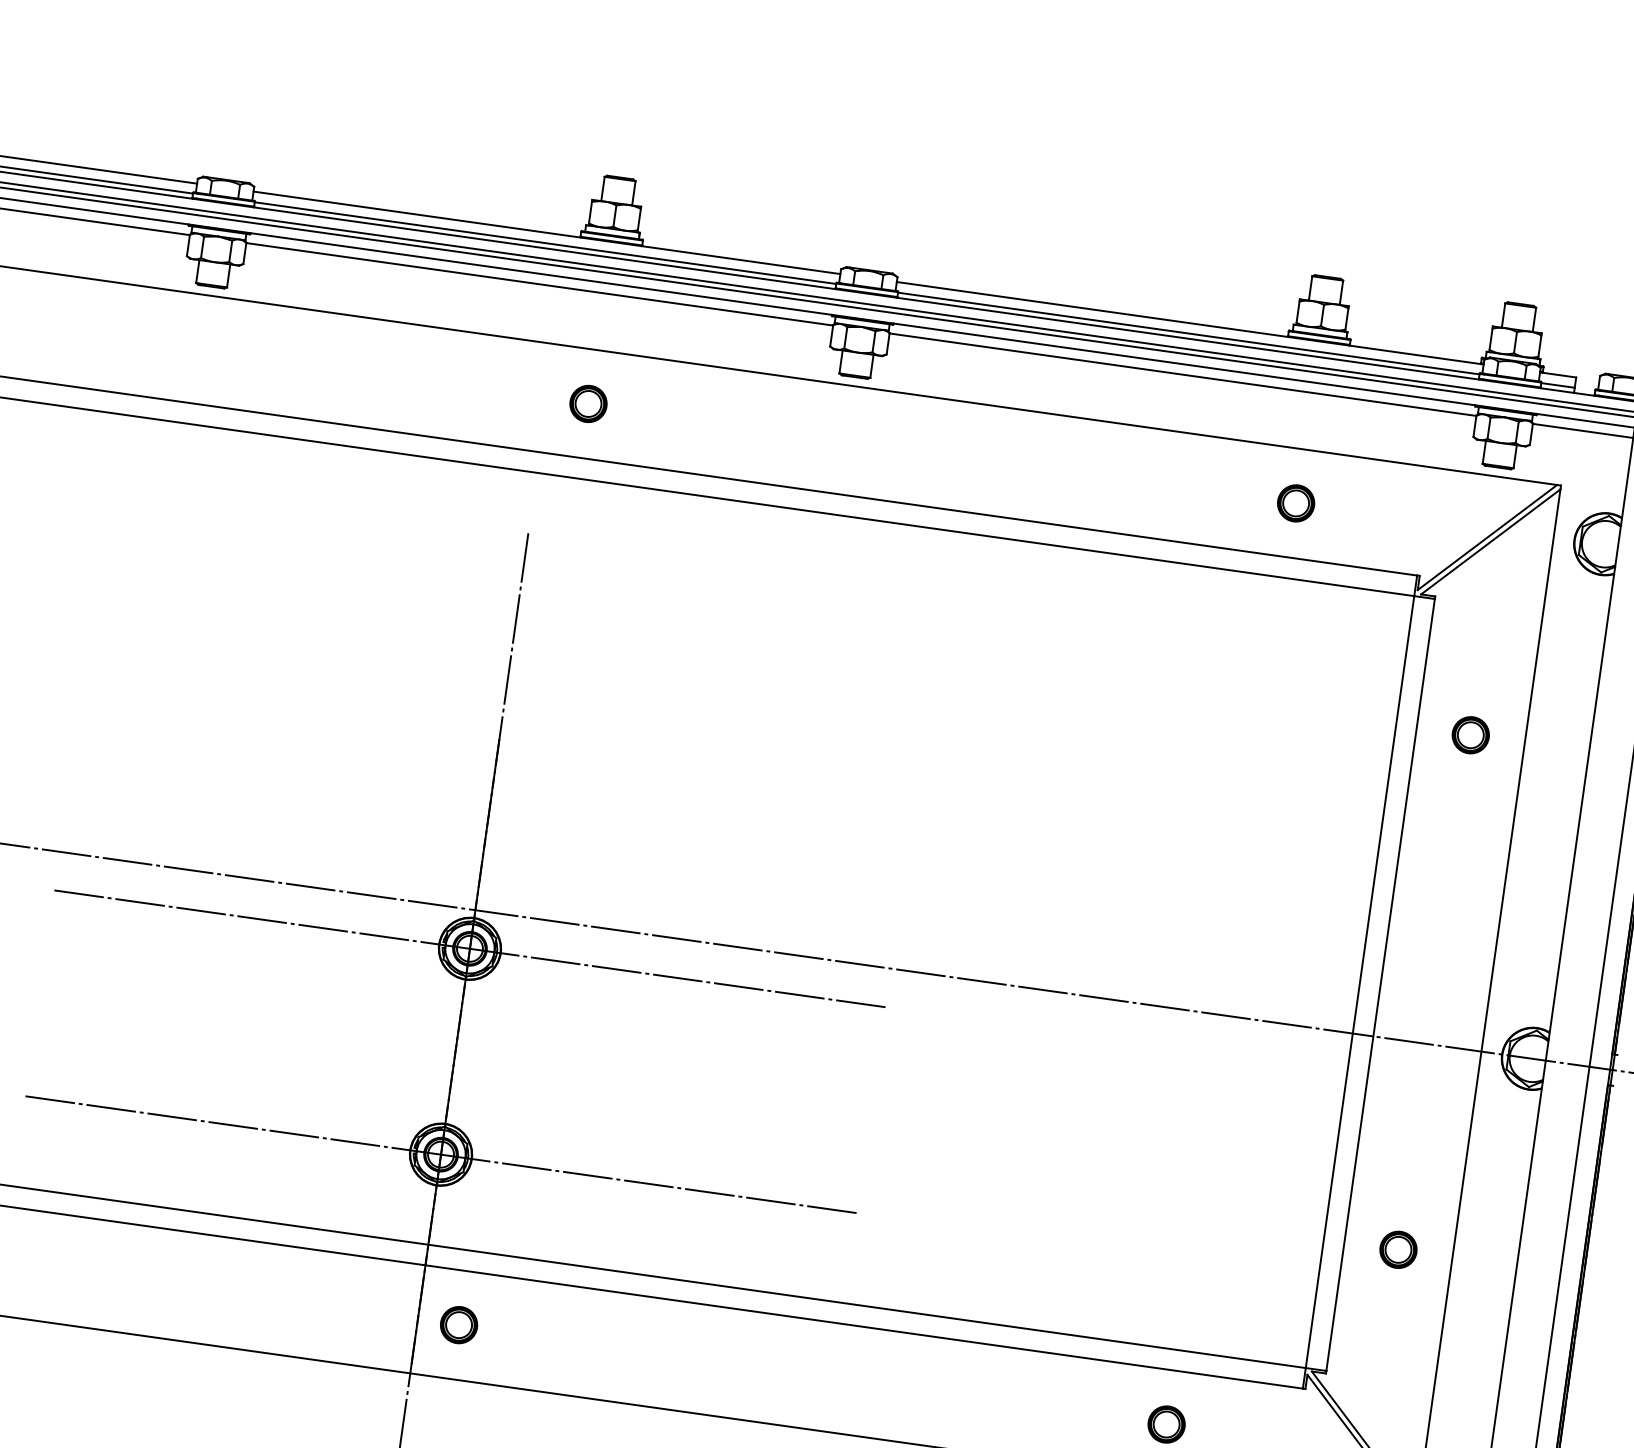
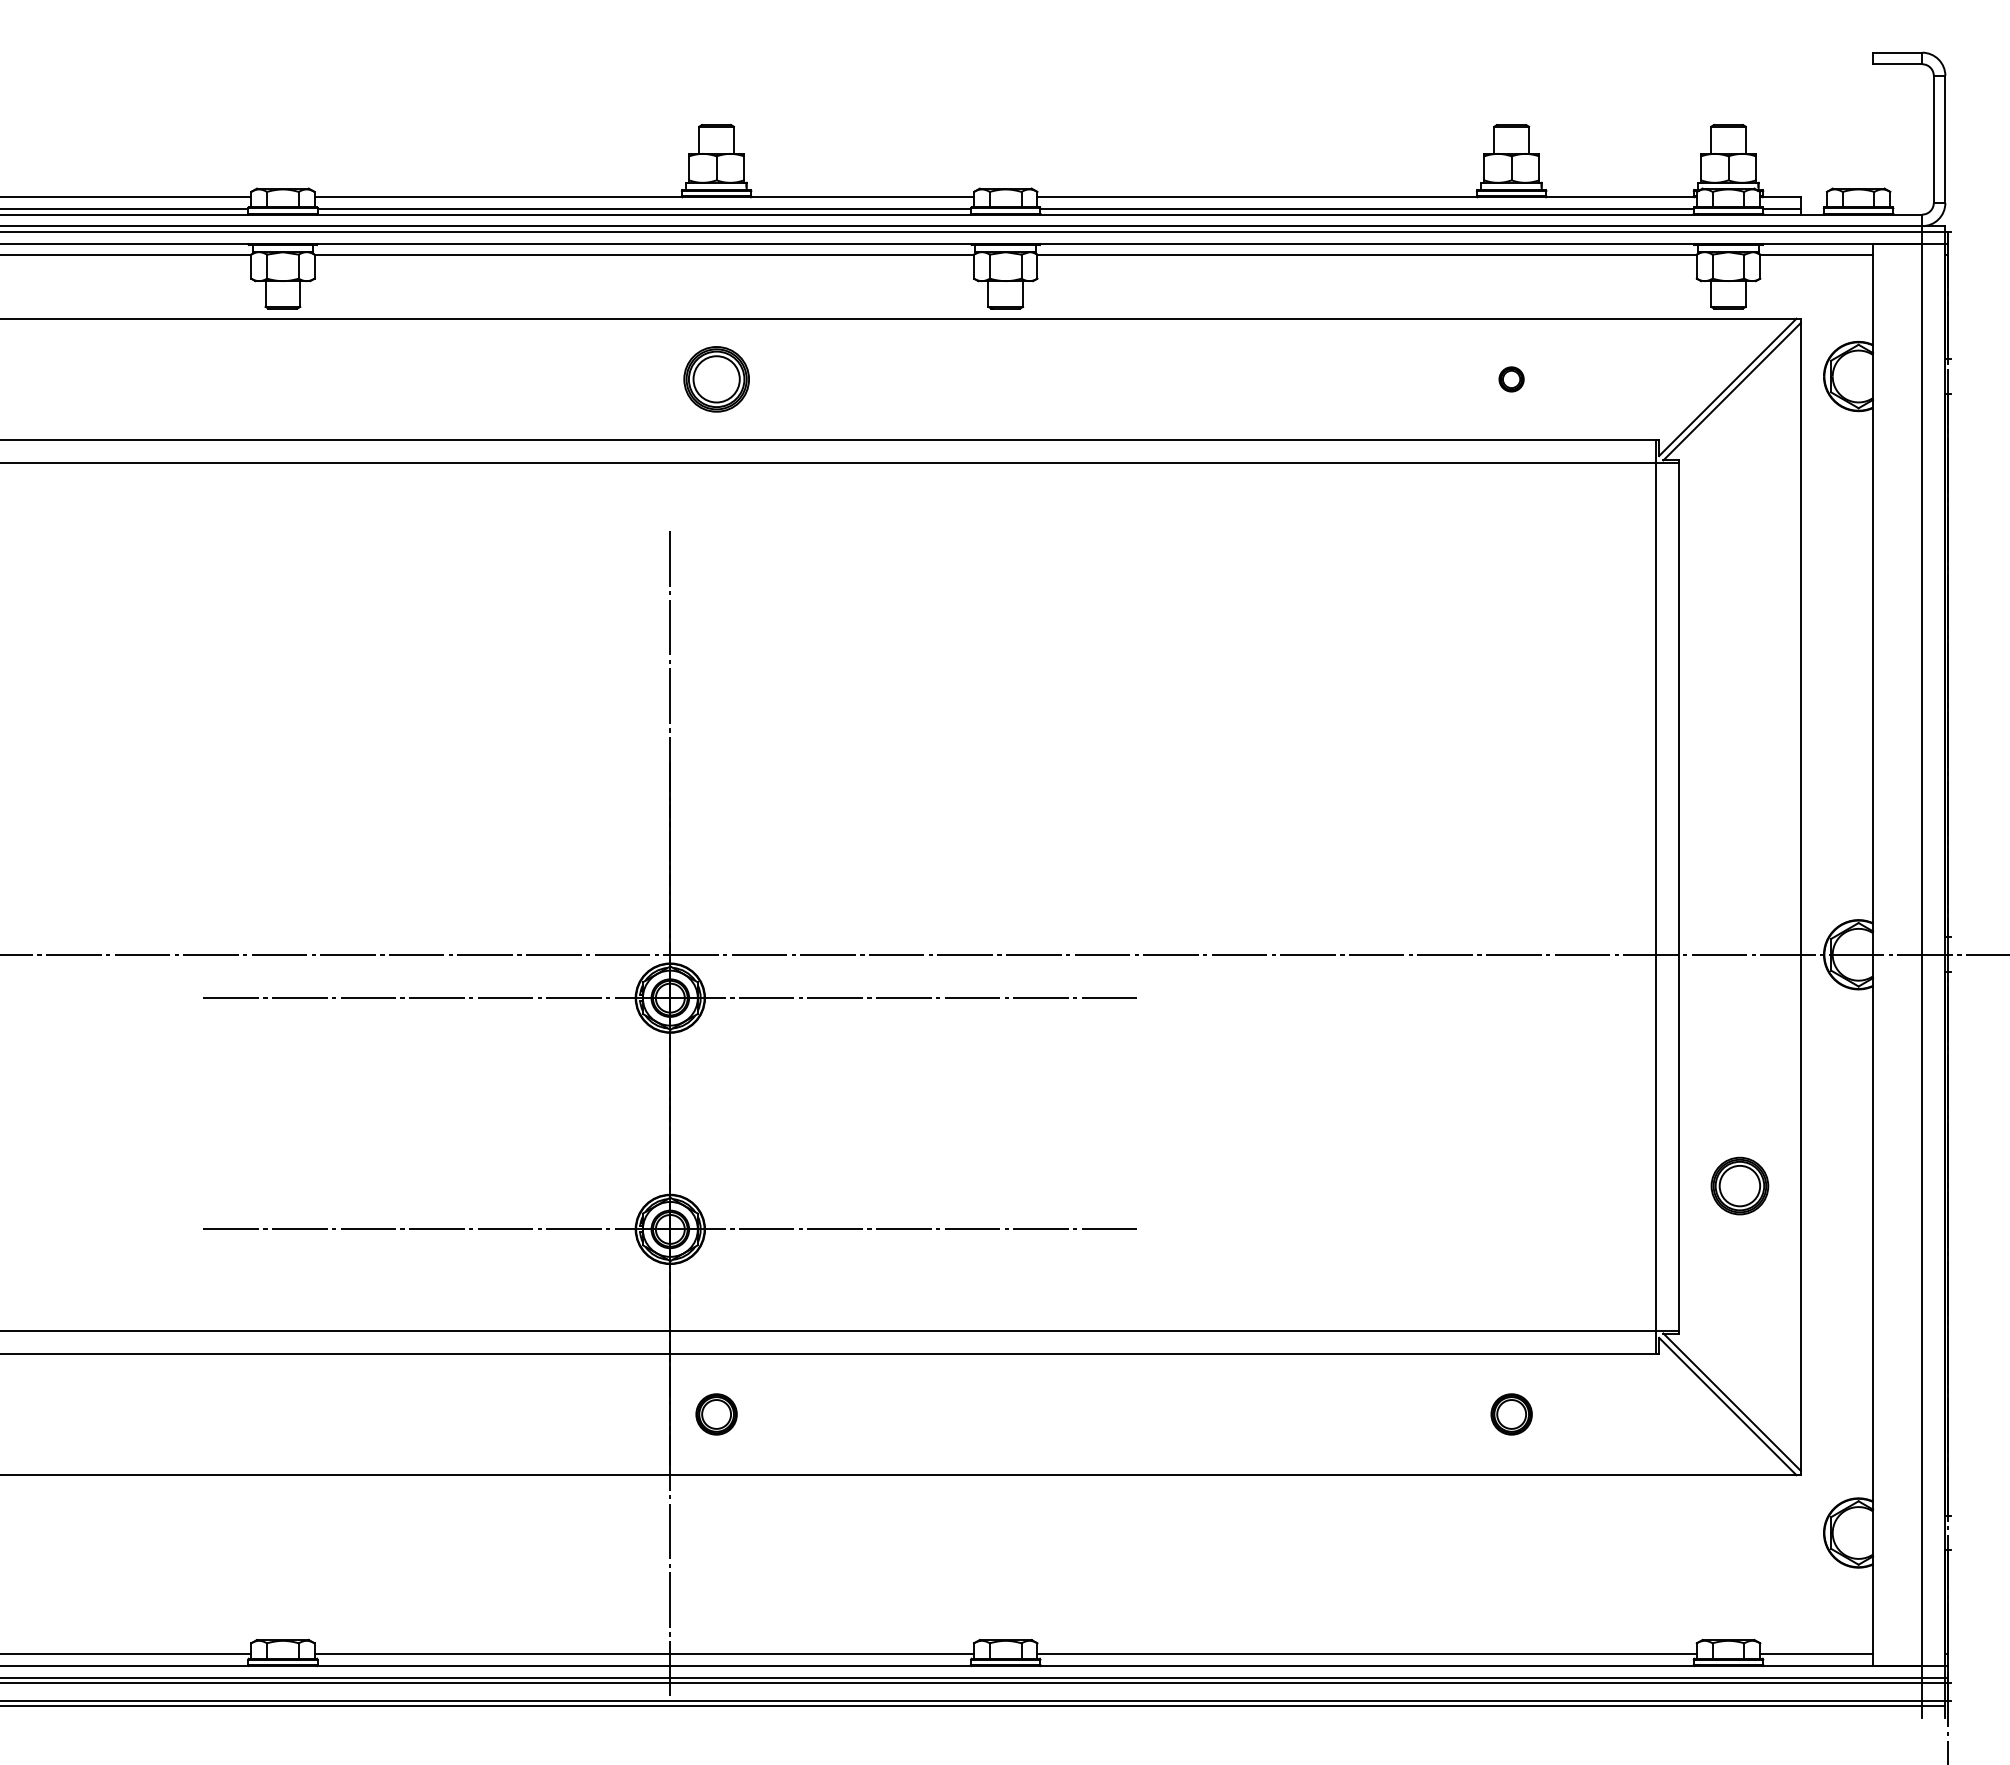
part: (588, 404) -> (716, 379), size x1.6
part: (1295, 503) -> (1511, 379), size x0.6
part: (1471, 735) -> (1740, 607), removed
part: (1398, 1249) -> (1740, 1185), size x1.4

